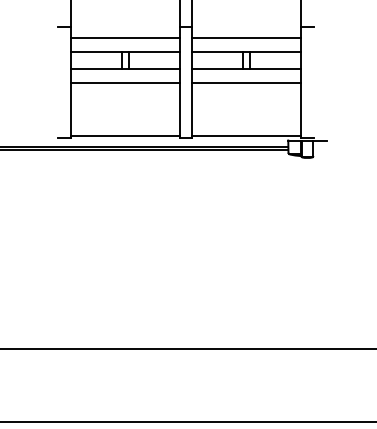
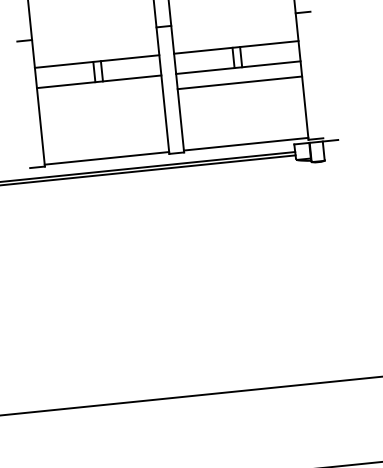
line: (124, 38) -> (94, 46), removed
line: (246, 38) -> (234, 32), removed
line: (124, 82) -> (99, 97), removed

